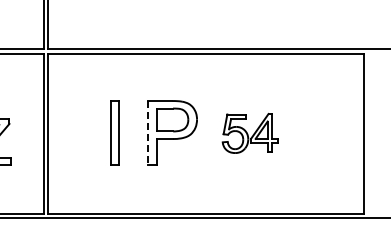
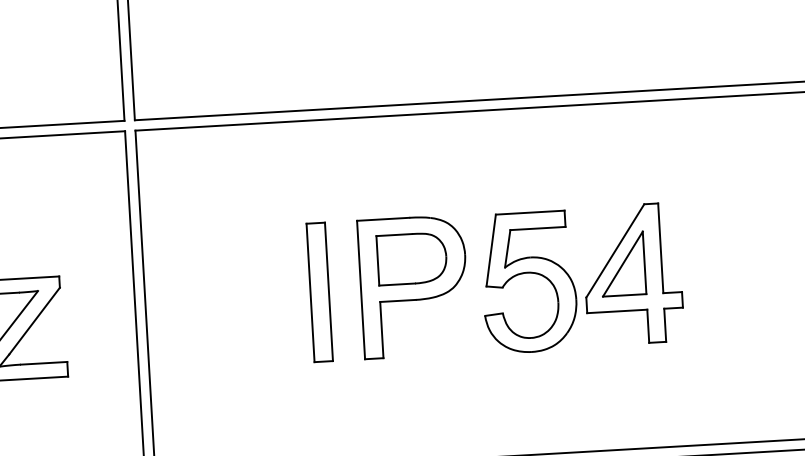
part: (114, 132) -> (318, 291), moved
line: (148, 133) -> (361, 291), dashed -> solid
part: (249, 133) -> (580, 278), size x1.67

